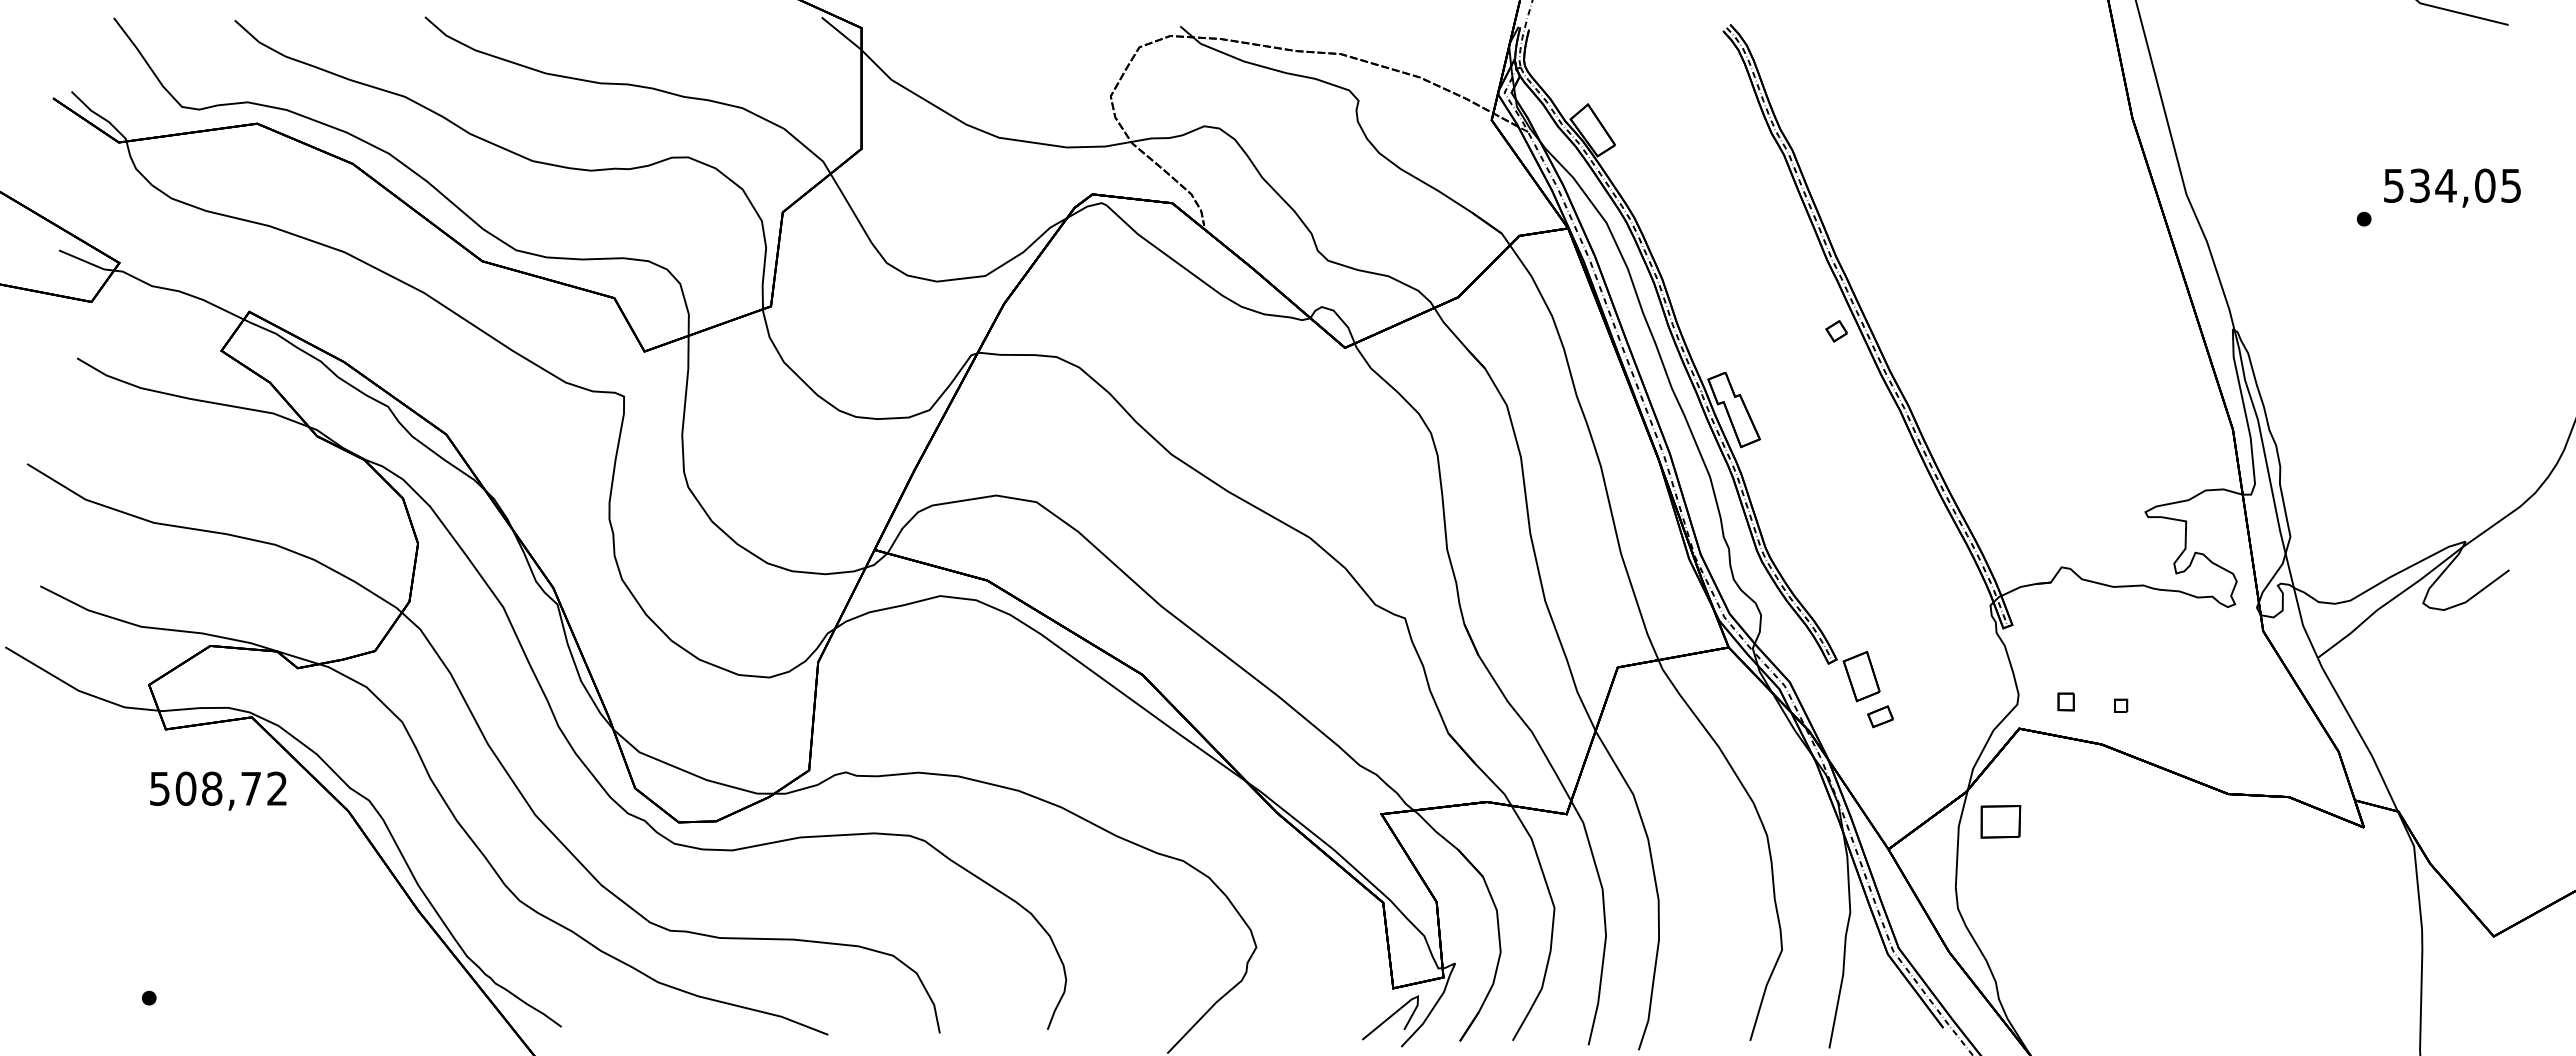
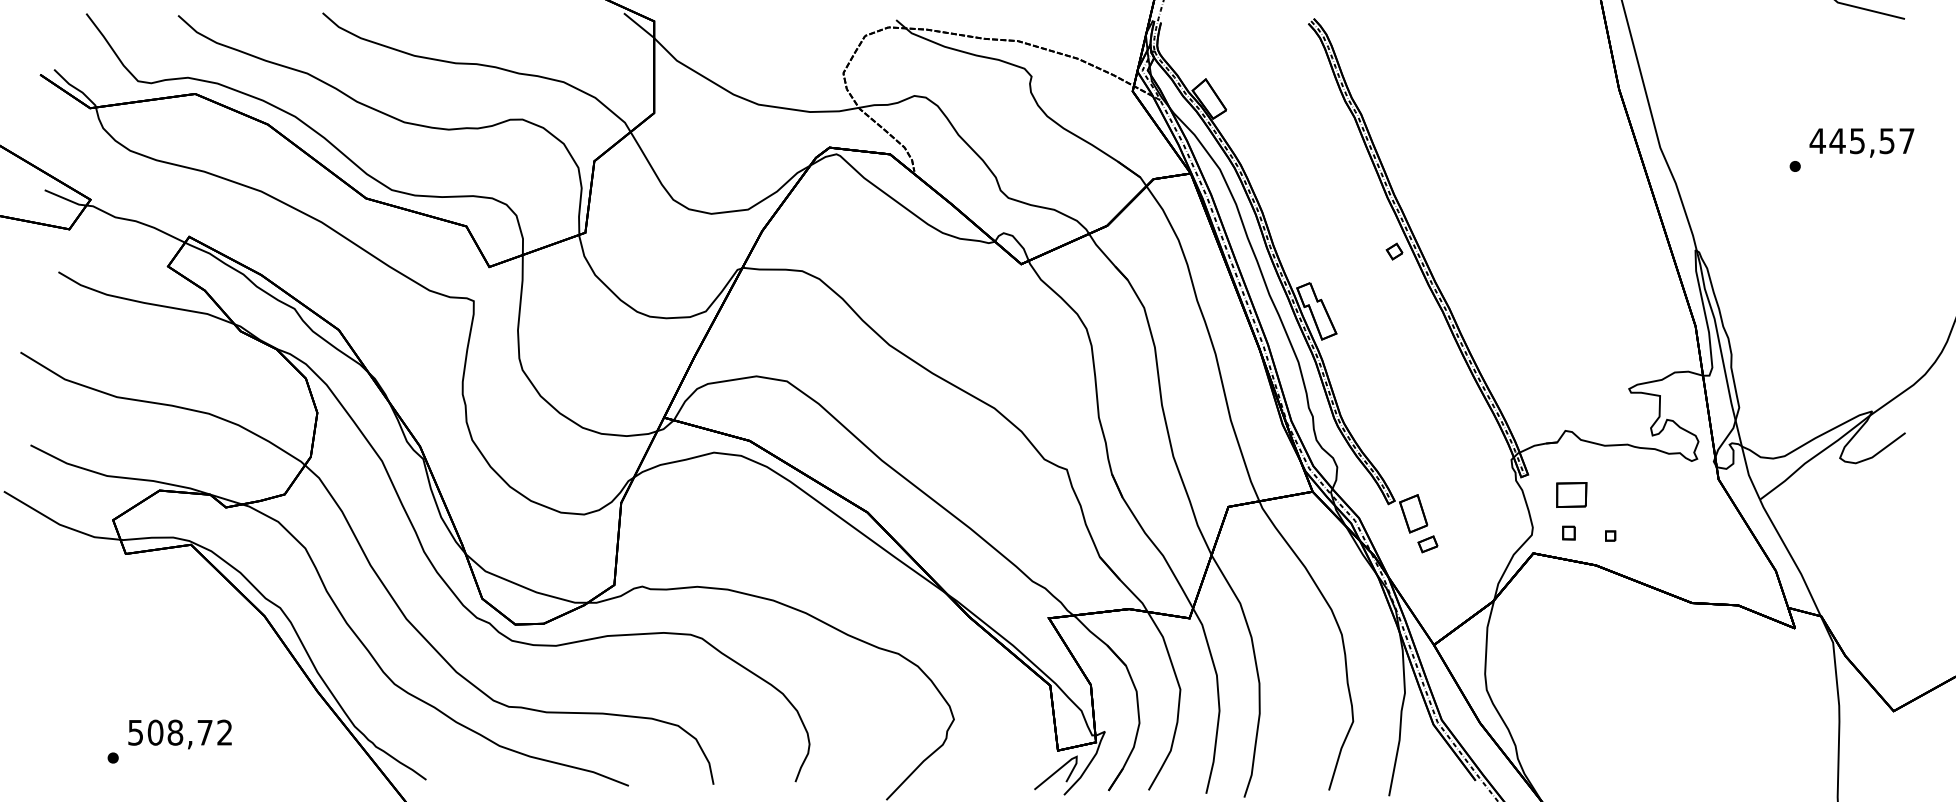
text: (2451, 185) -> (1861, 140), 534,05 -> 445,57
text: (218, 790) -> (180, 733), moved
part: (2000, 821) -> (1571, 494), moved

